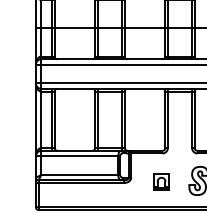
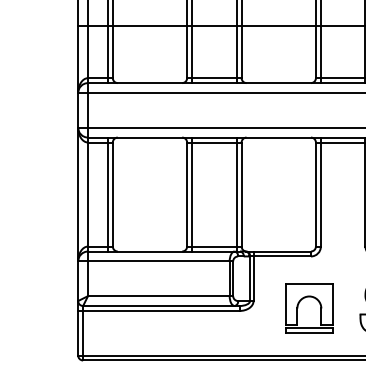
part: (161, 181) -> (309, 308), size x1.67

